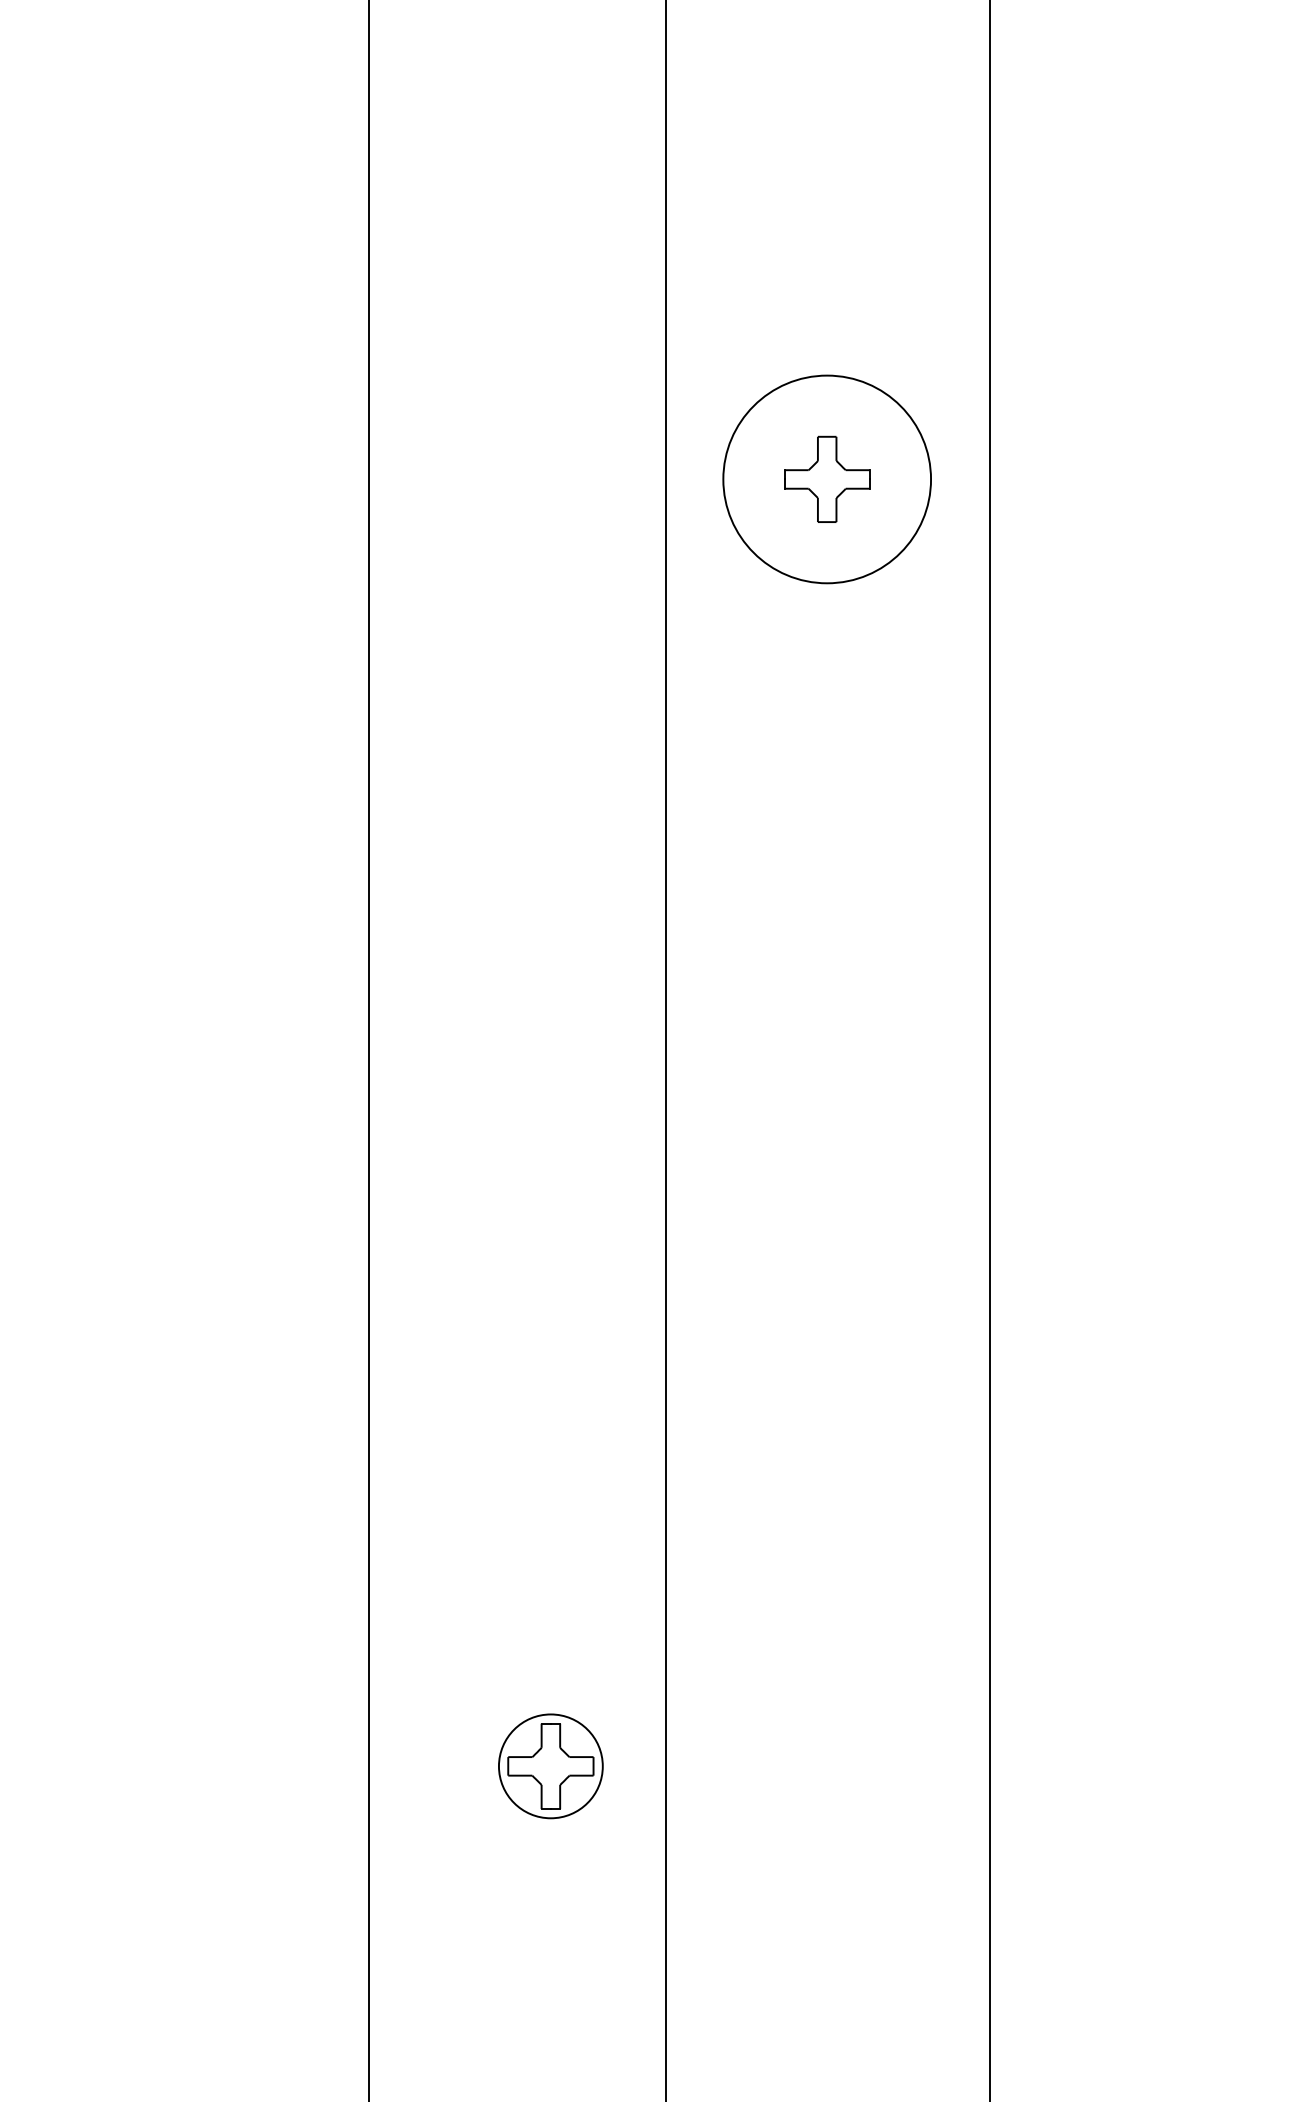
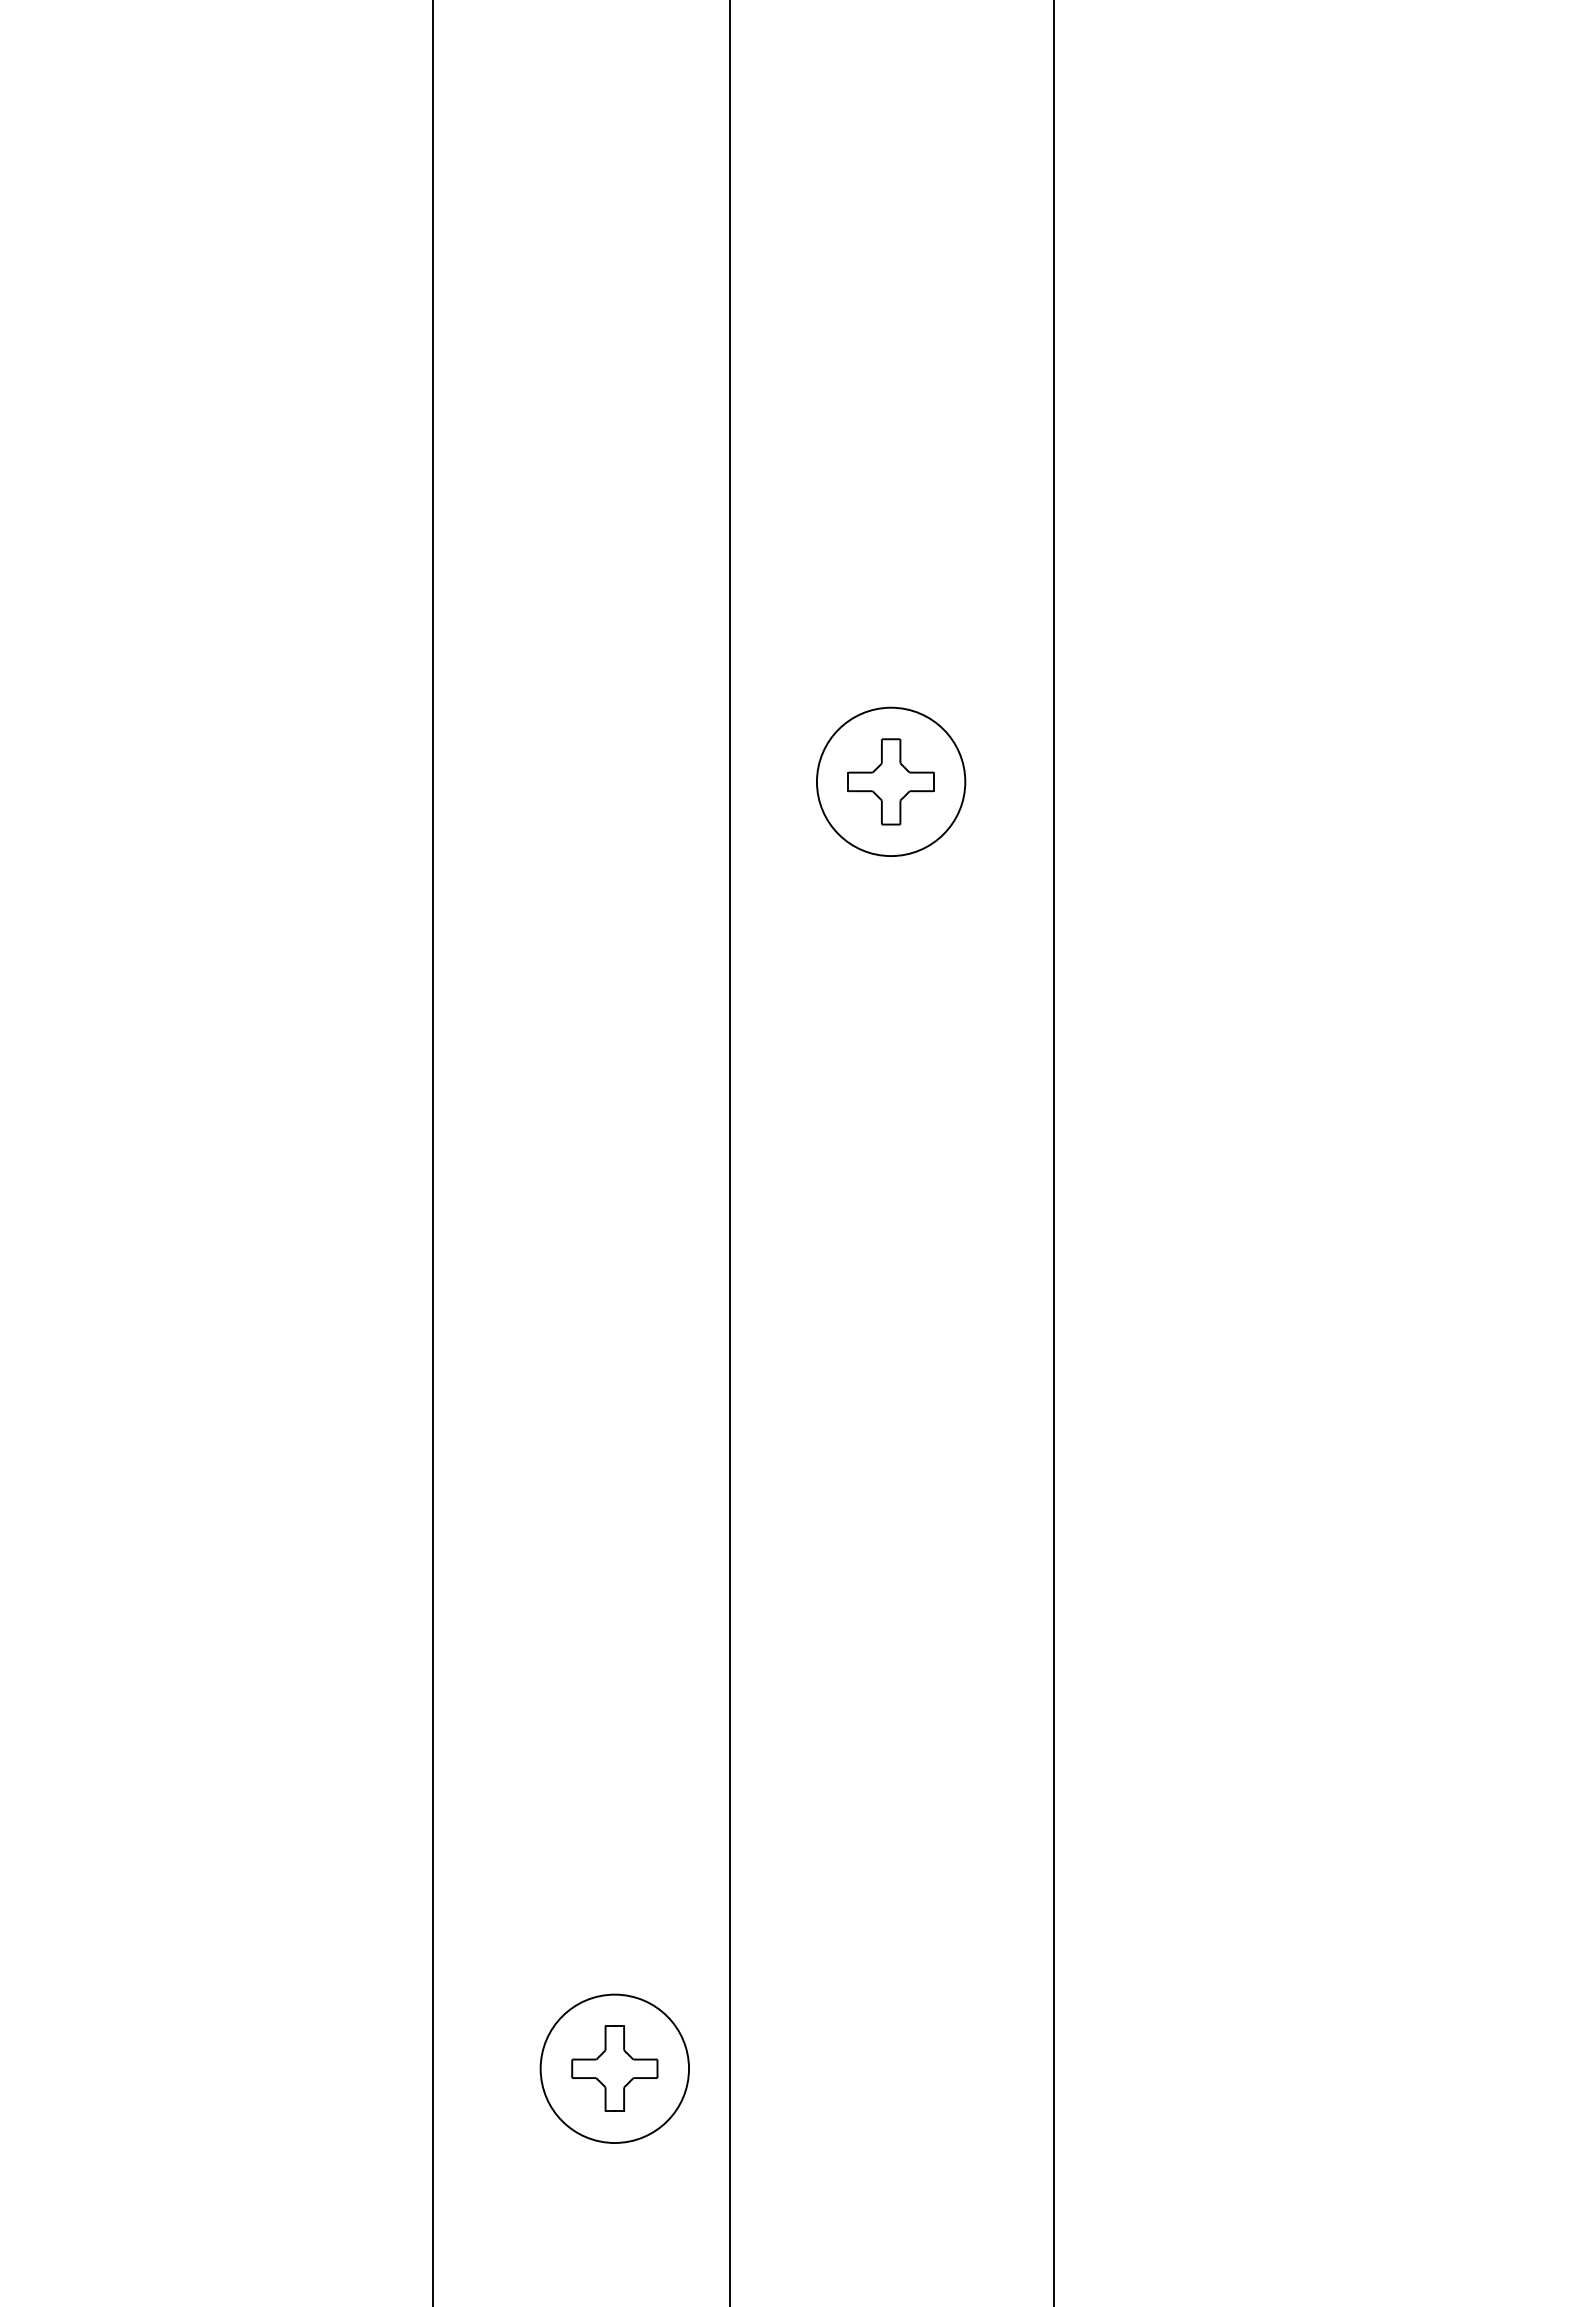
circle: (826, 479) -> (890, 781), size x0.71
circle: (550, 1766) -> (614, 2068), size x1.43

